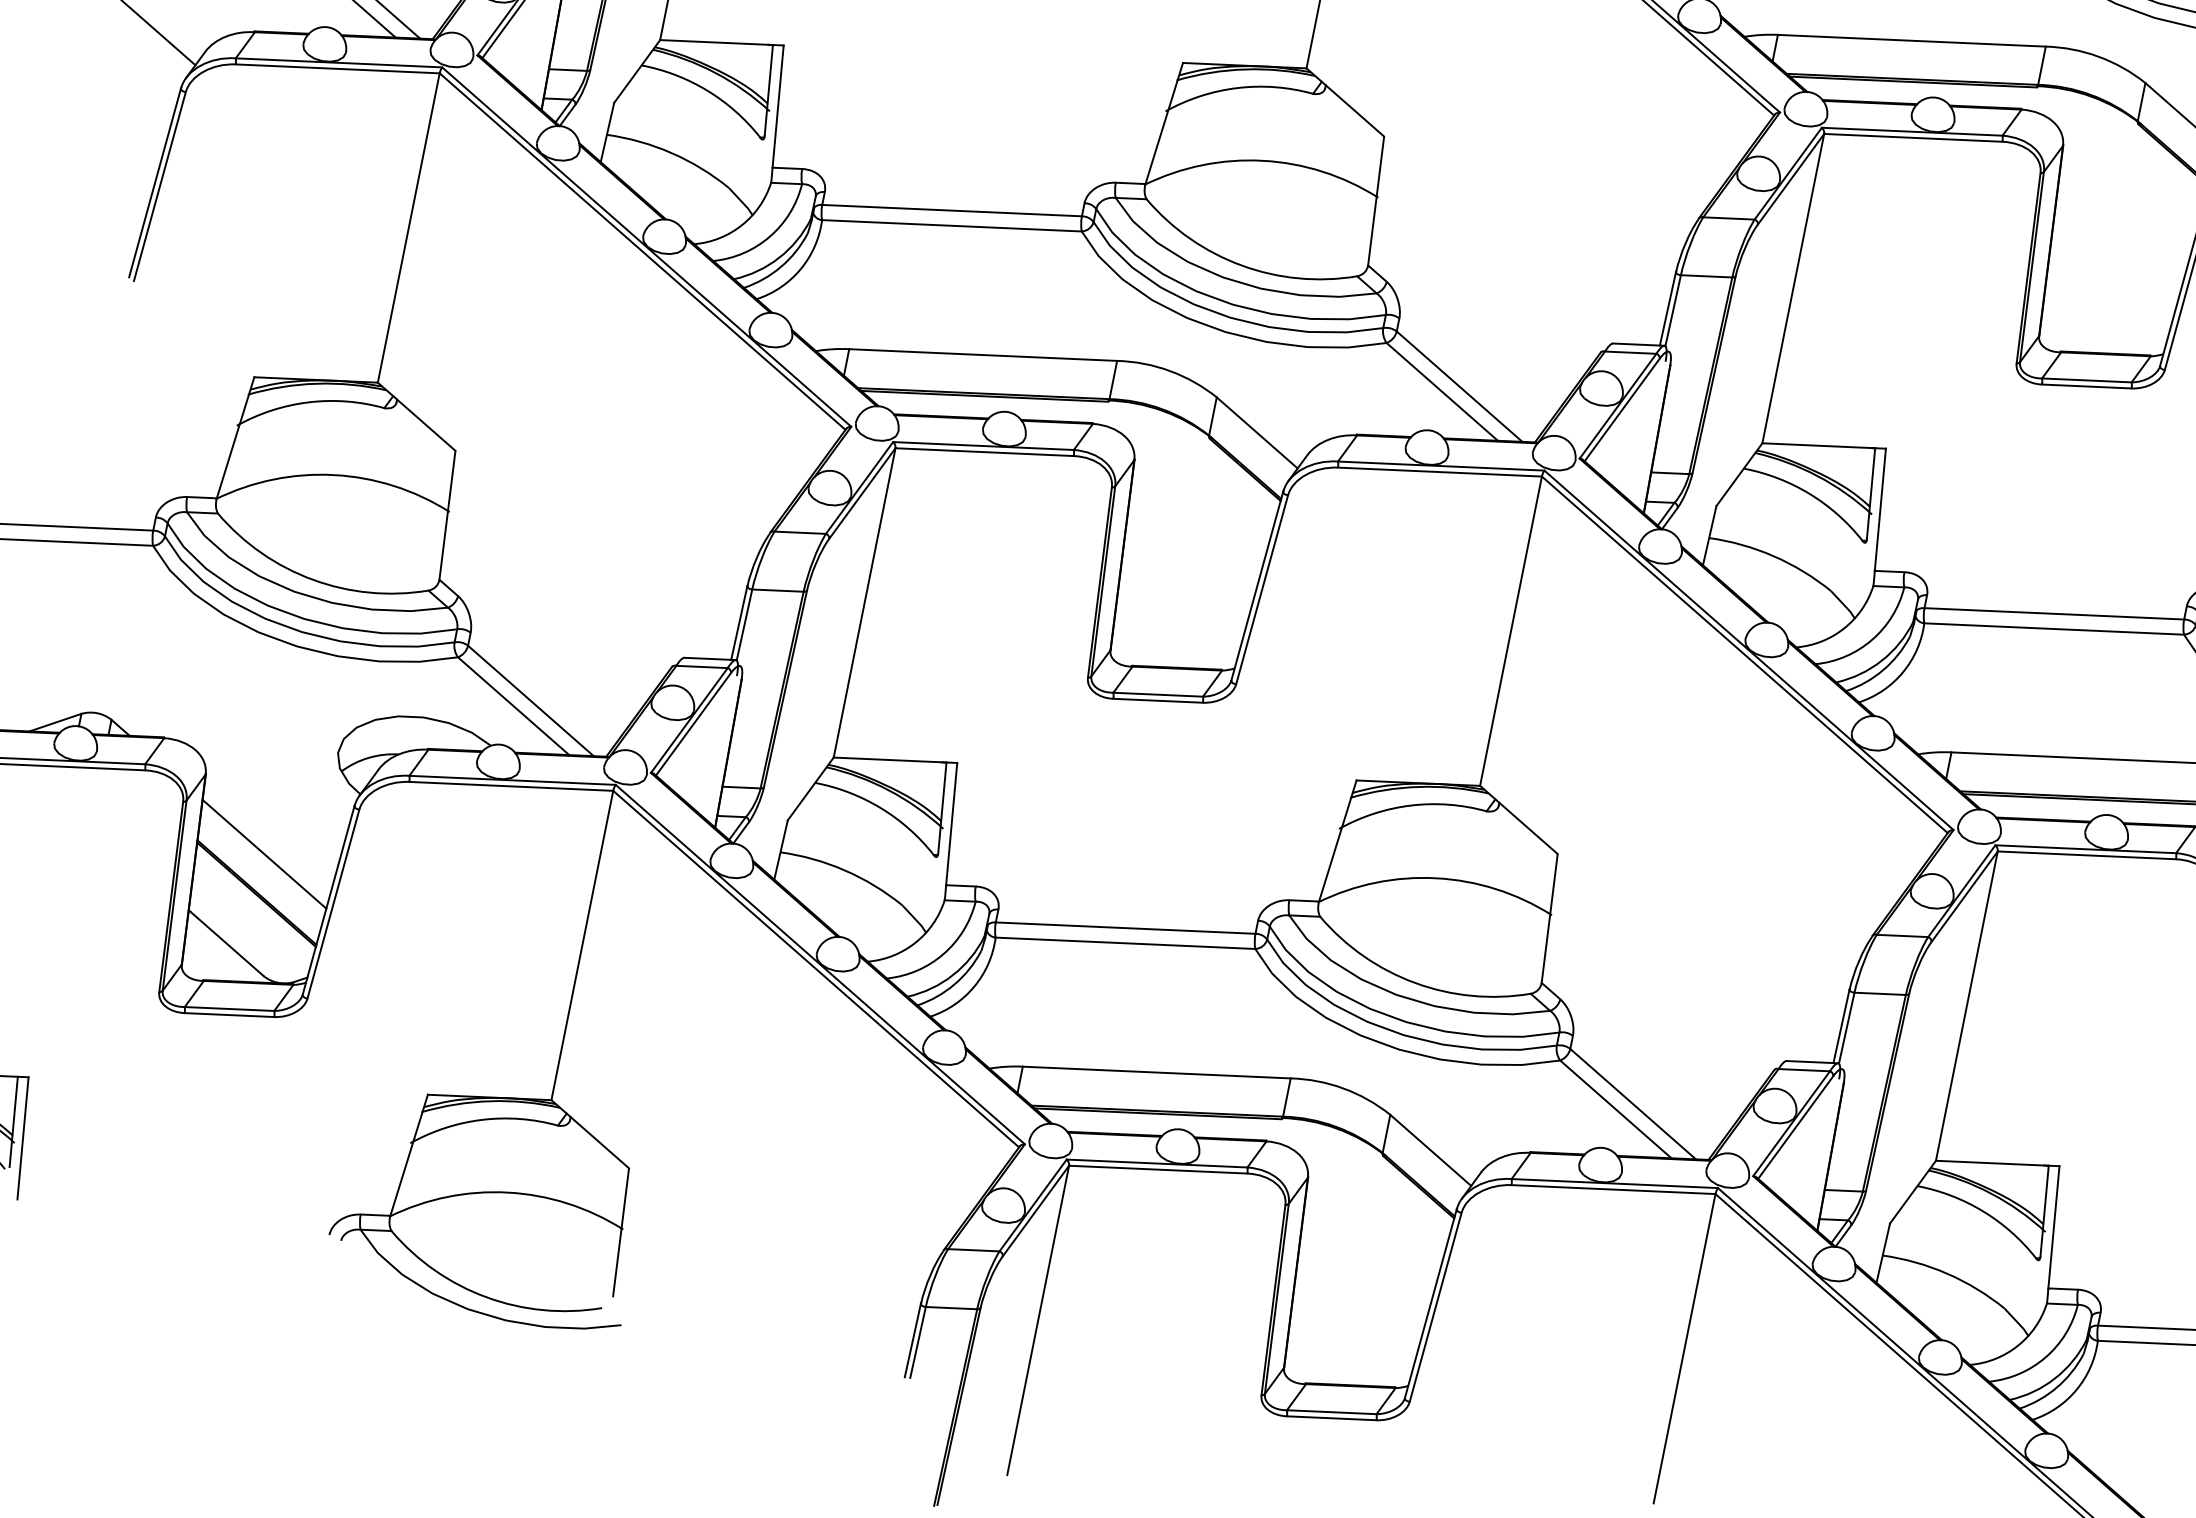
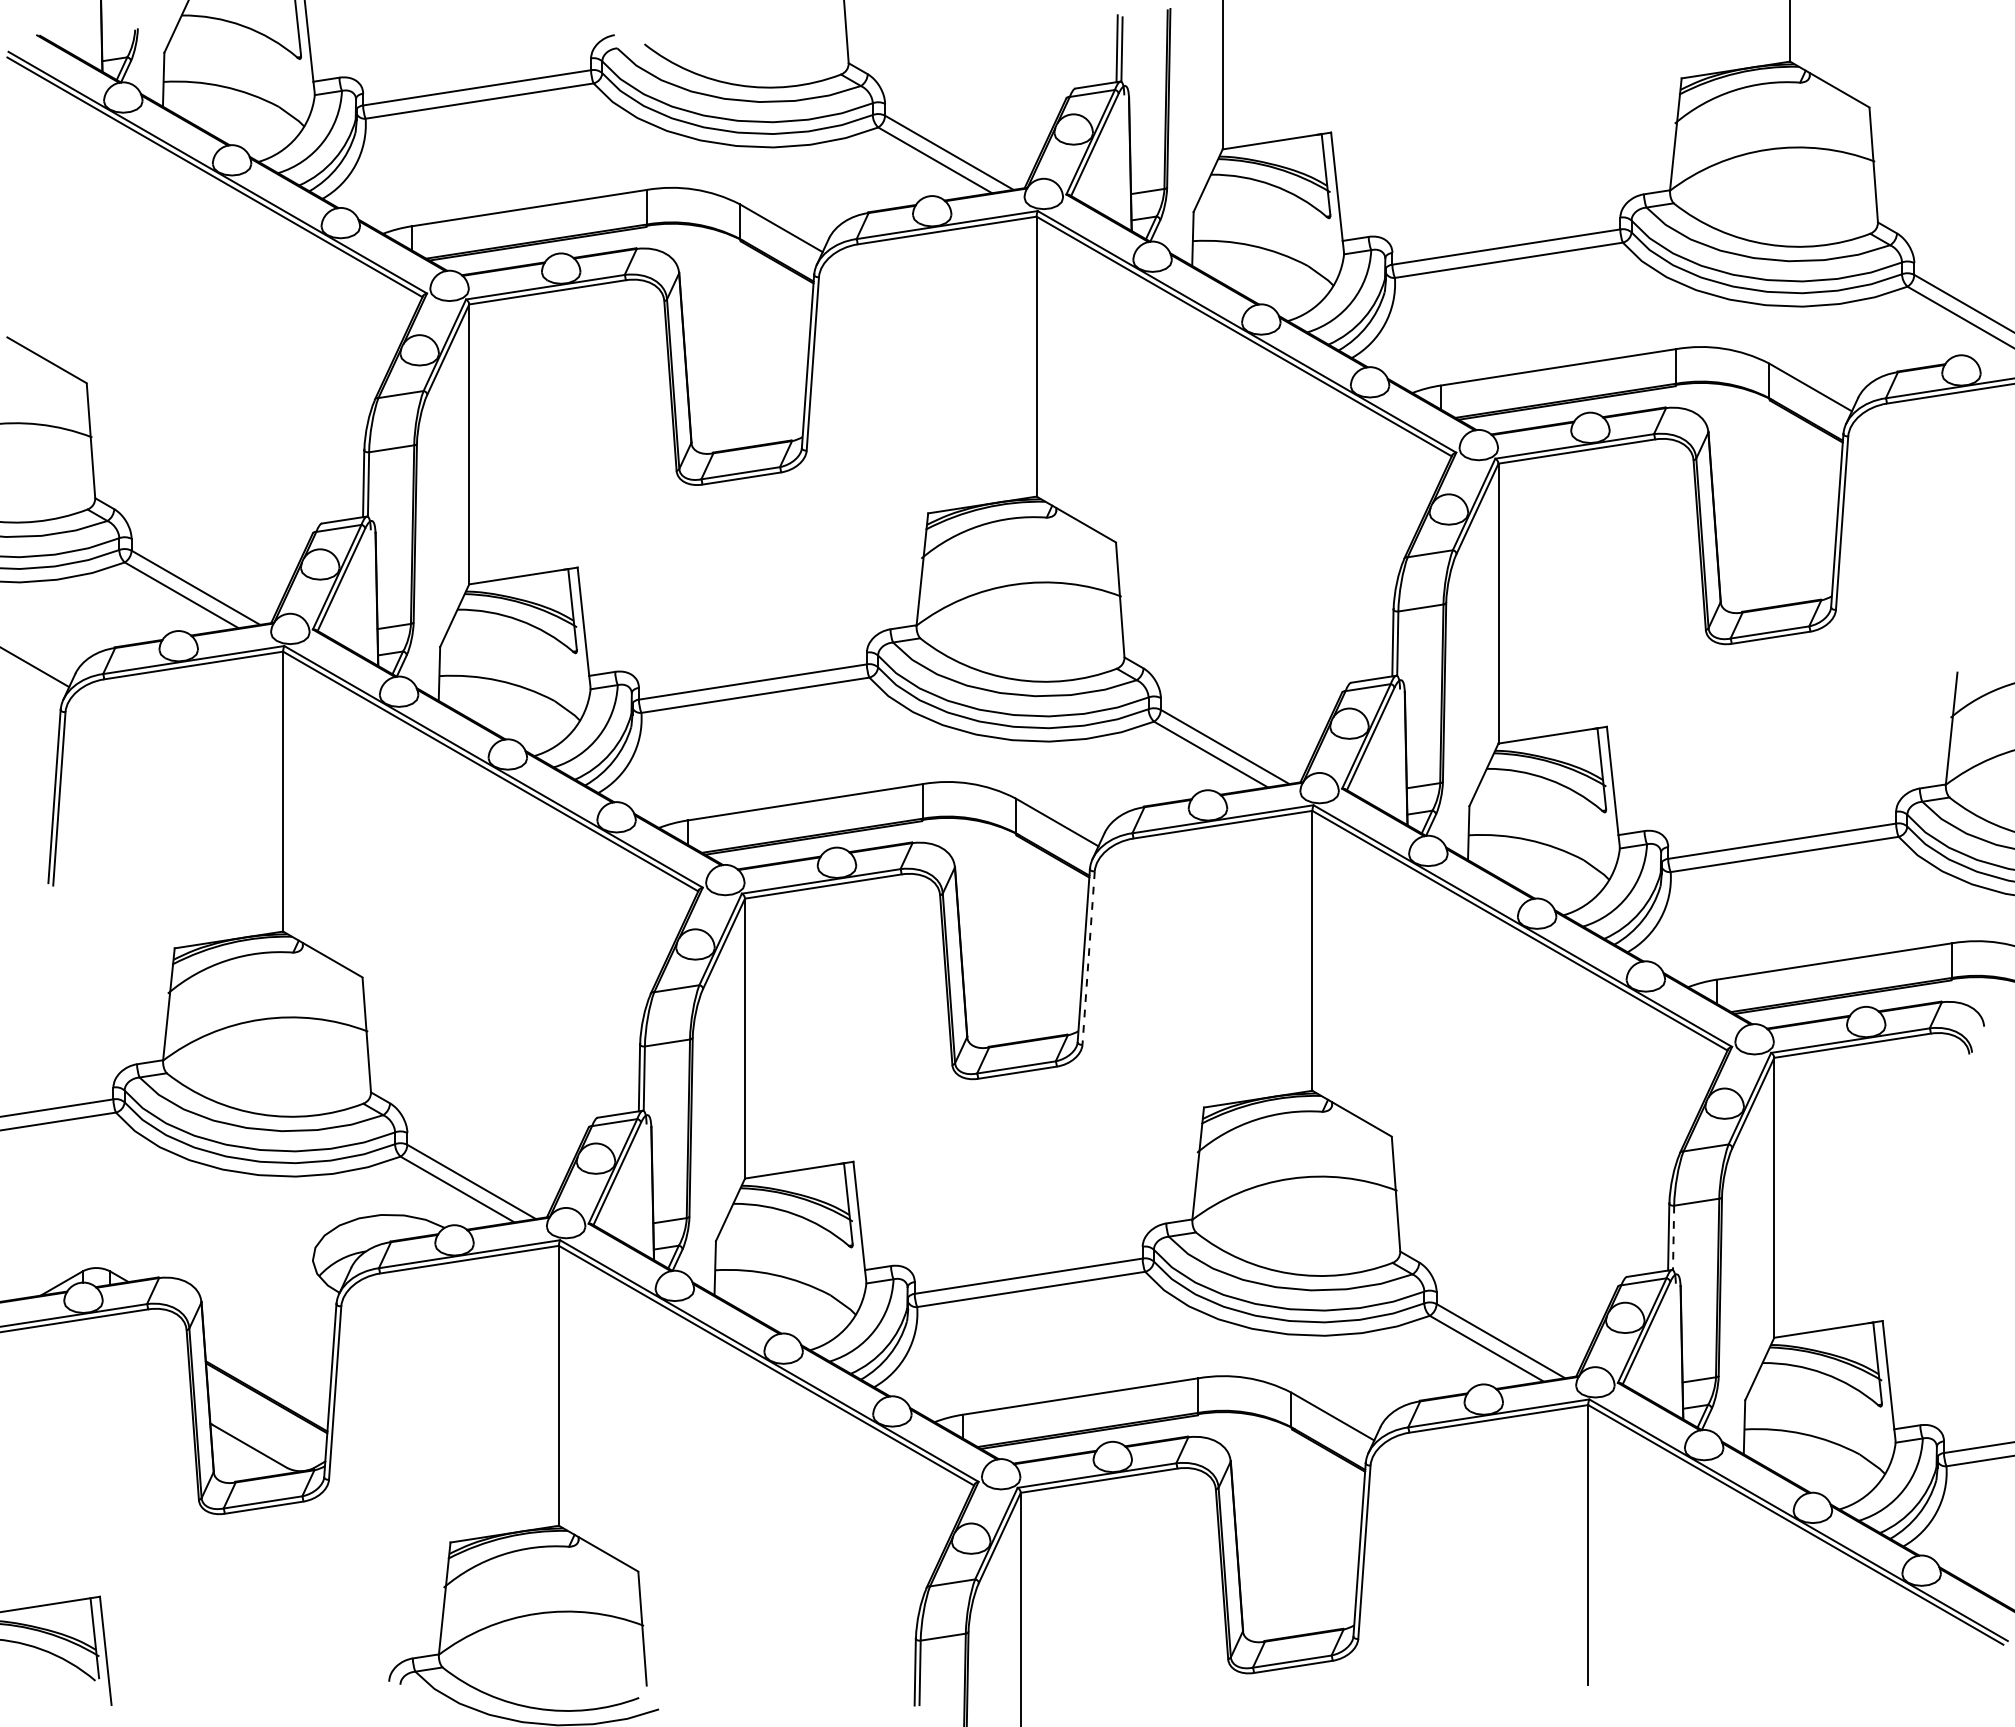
line: (1261, 590) -> (1088, 958), solid -> dashed
line: (264, 854) -> (266, 1361), removed
line: (1846, 1028) -> (1673, 1238), solid -> dashed

